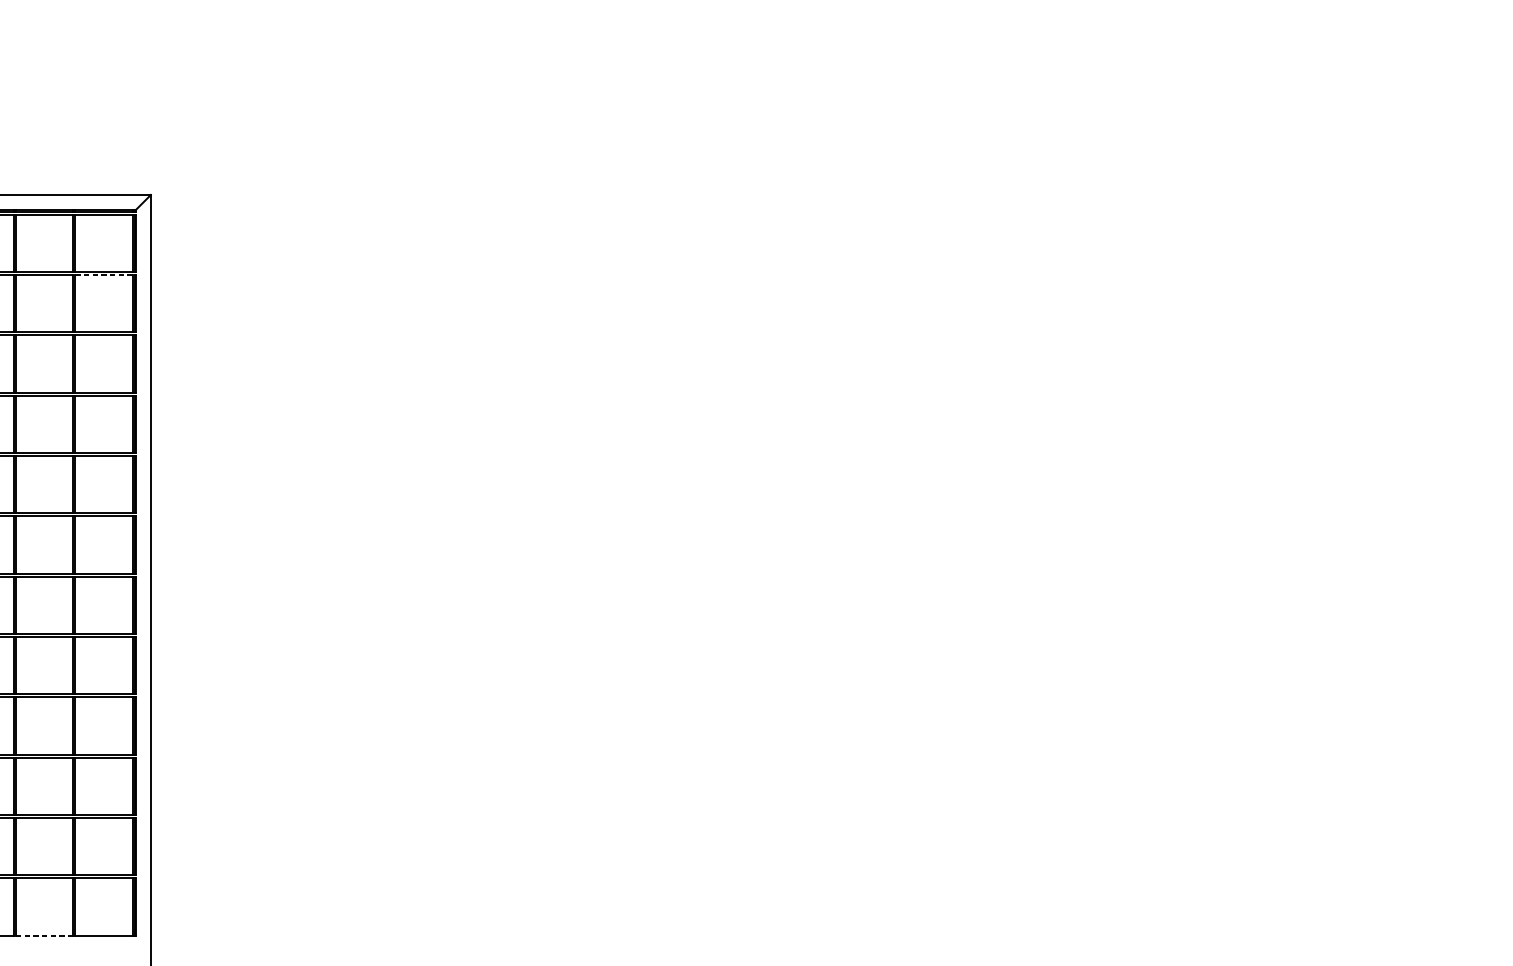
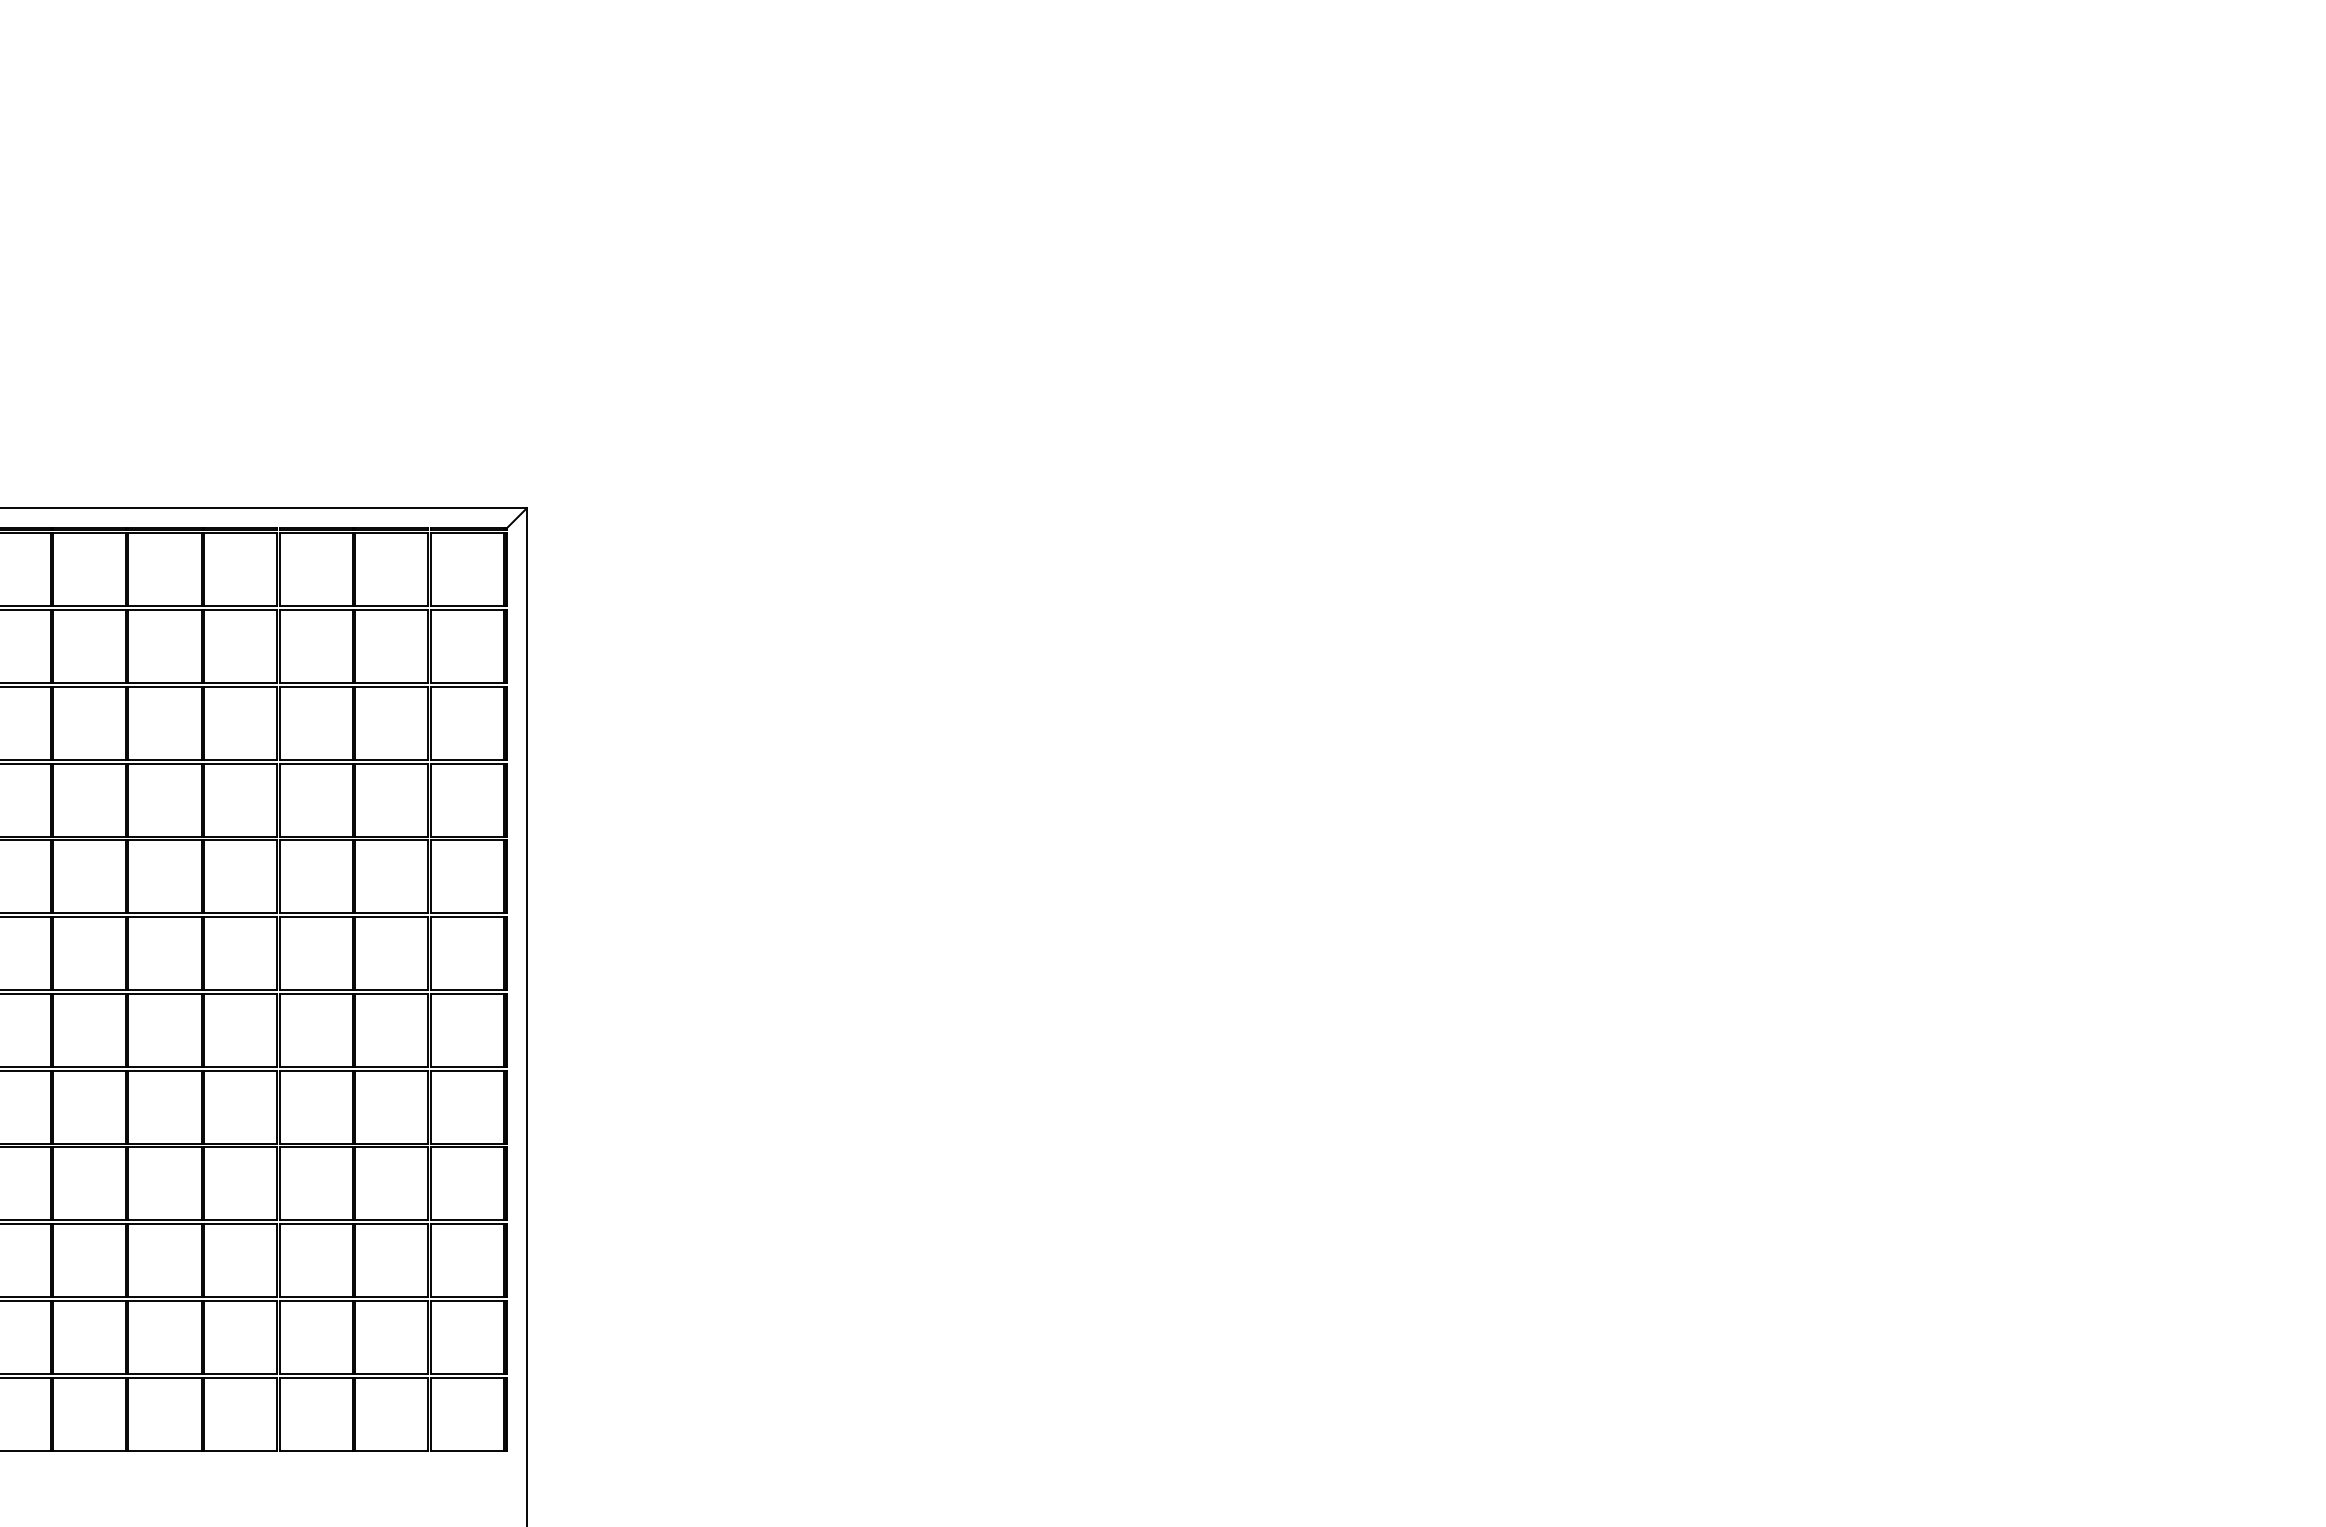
line: (104, 275) -> (467, 610), dashed -> solid
line: (44, 935) -> (391, 1450), dashed -> solid

